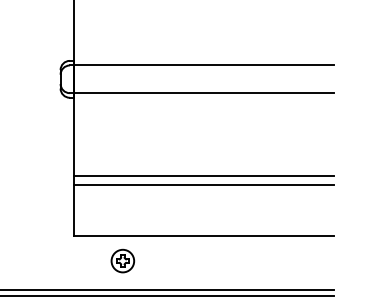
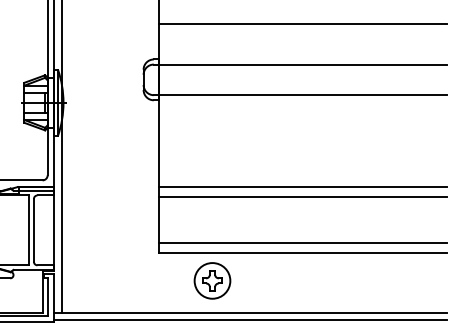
line: (204, 28) -> (302, 23), added
line: (204, 227) -> (302, 243), added
part: (122, 260) -> (212, 280), size x1.43

